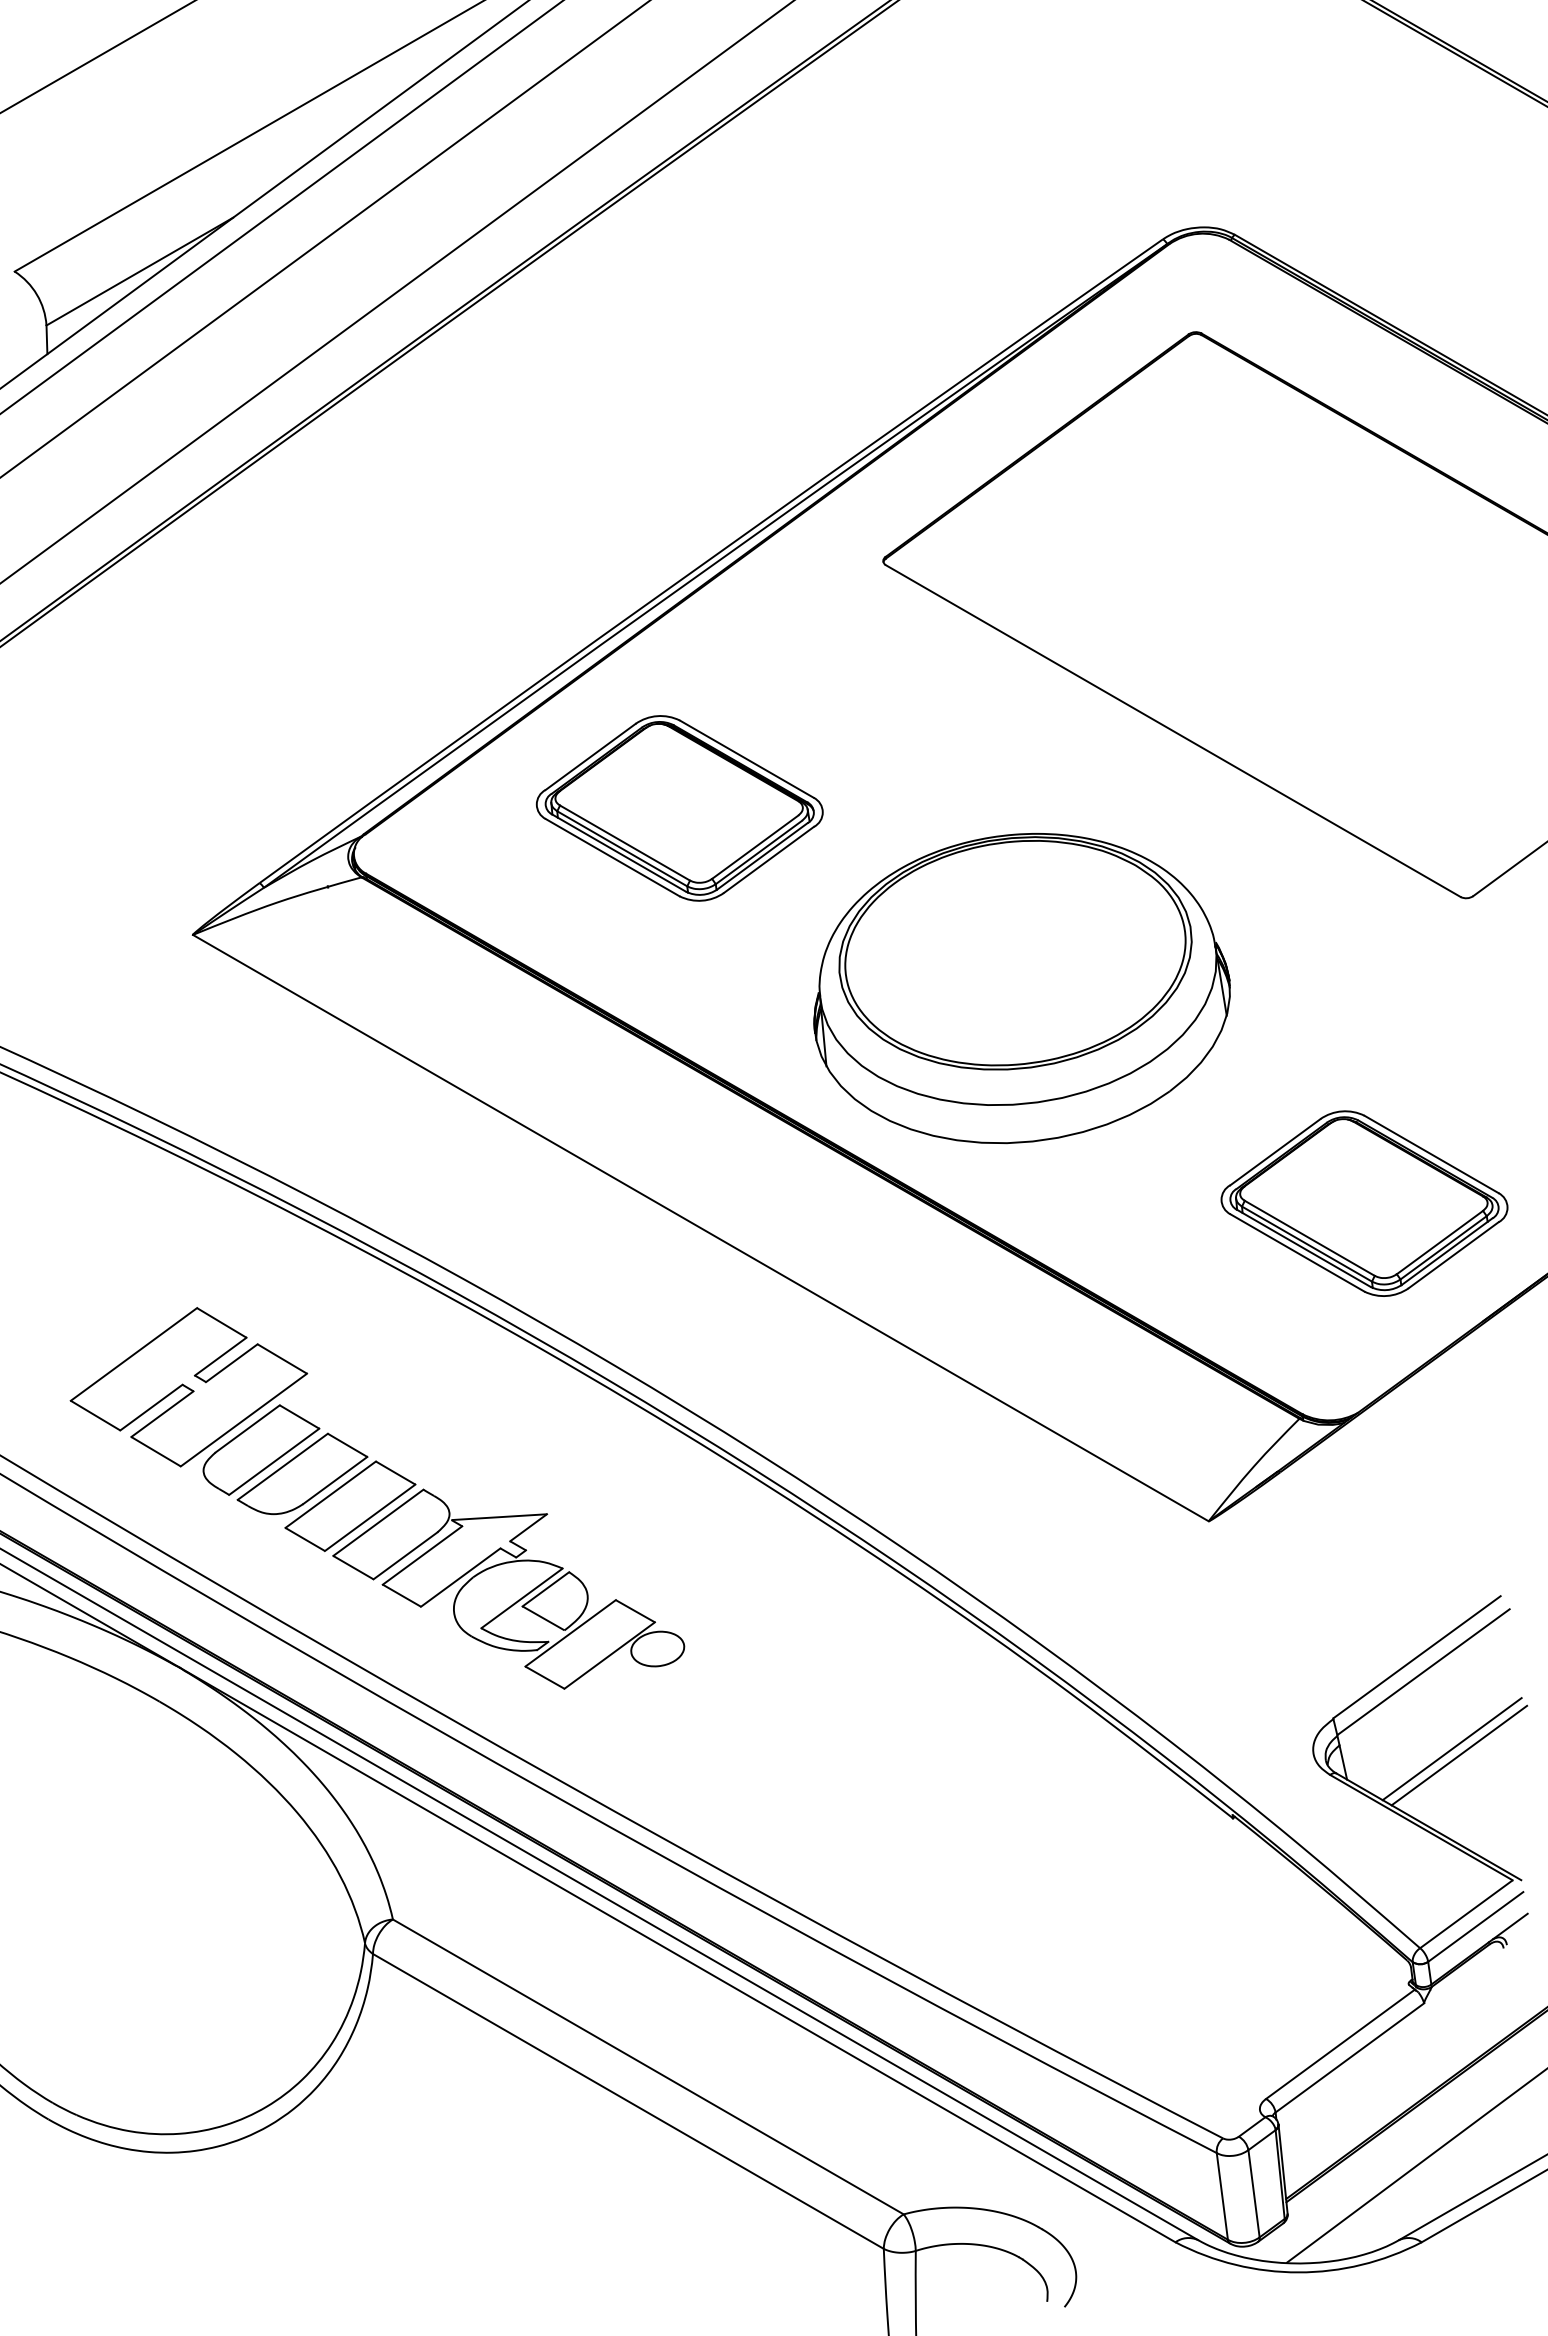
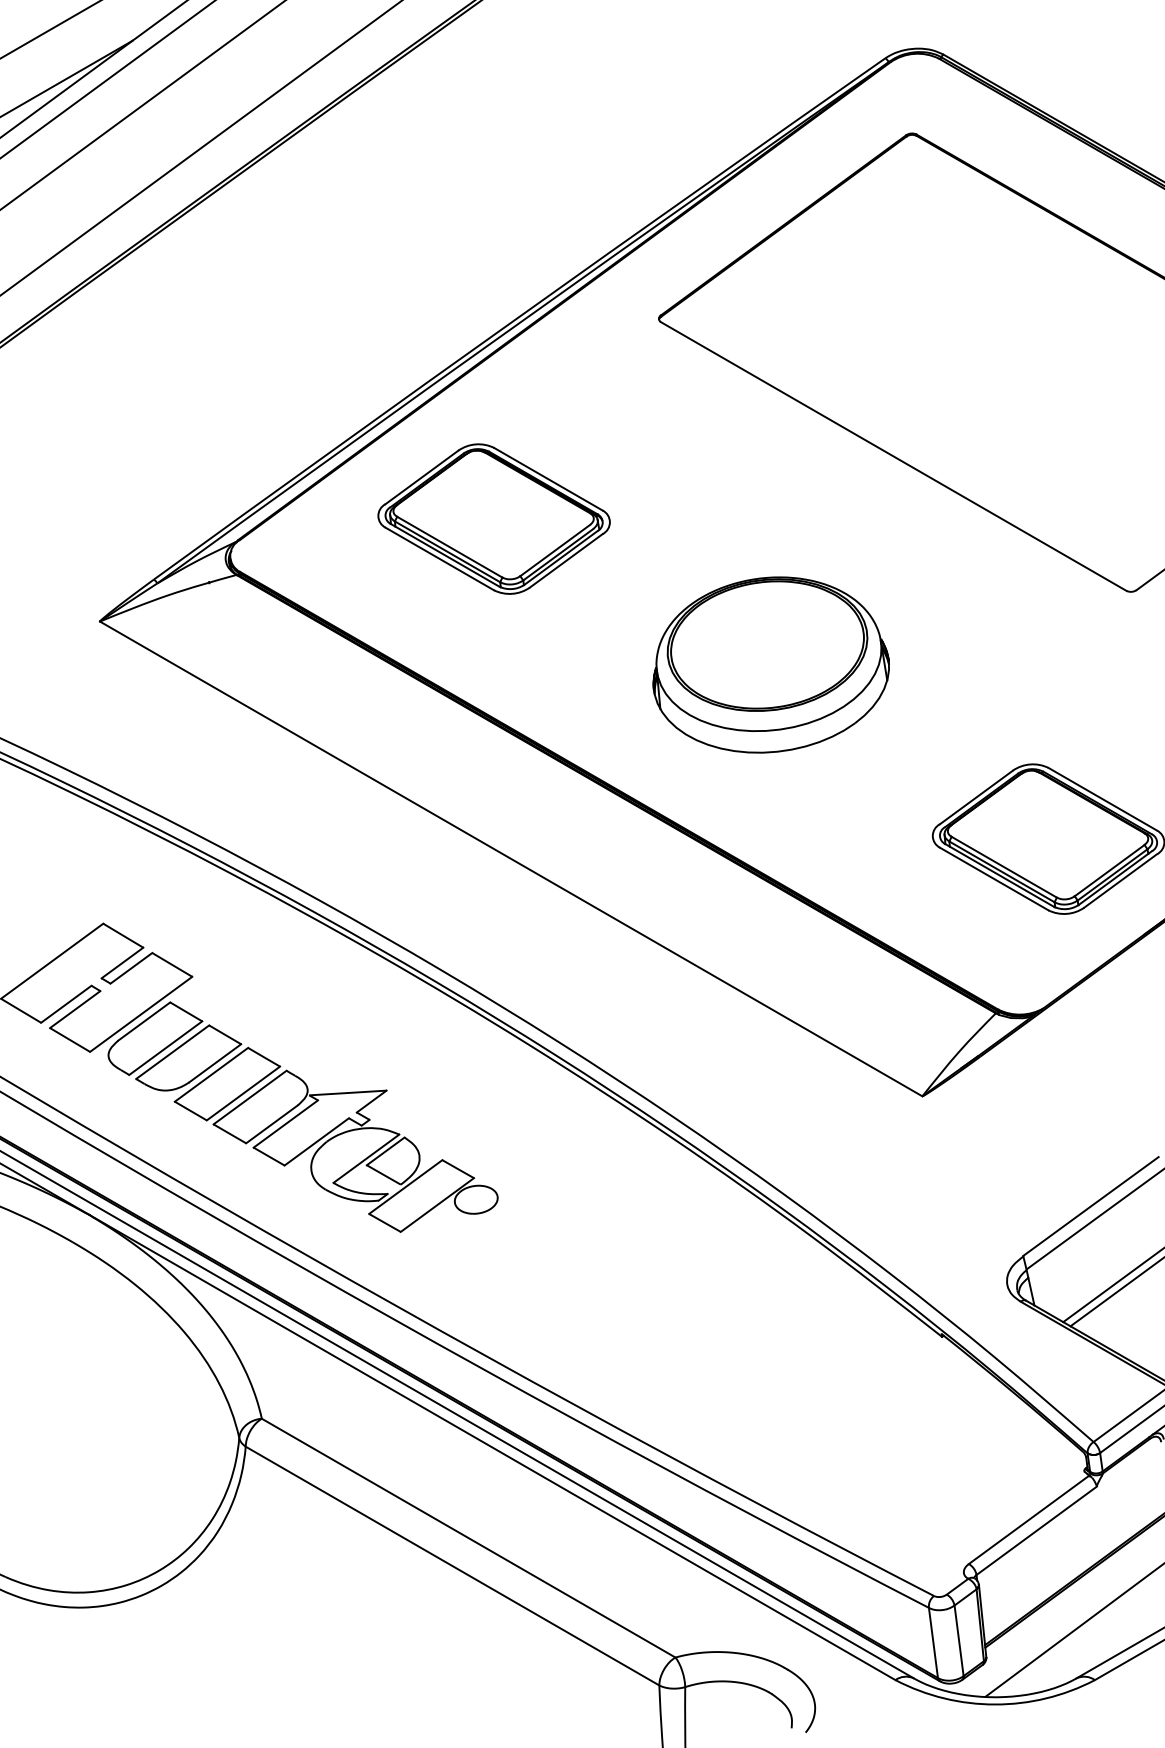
part: (1021, 988) -> (770, 664), size x0.7

